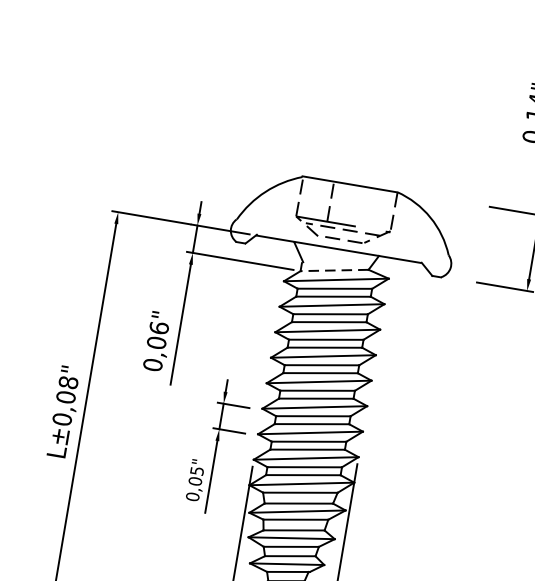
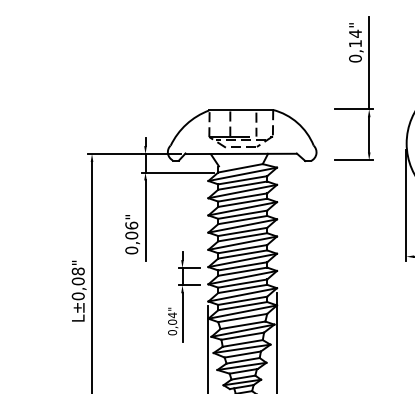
line: (369, 209) -> (256, 124), added
line: (334, 270) -> (240, 168), dashed -> solid
text: (197, 471) -> (172, 315), 0,05" -> 0,04"

